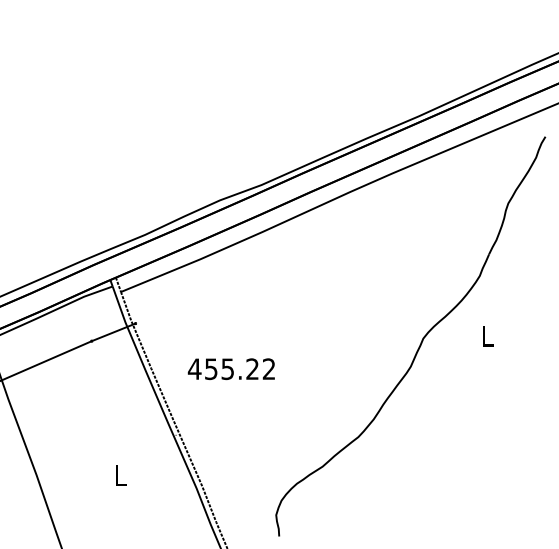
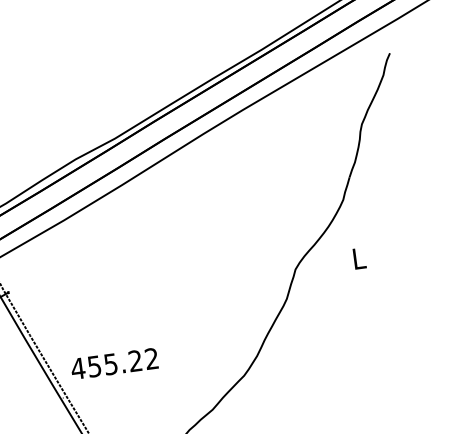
text: (230, 369) -> (113, 364), moved

